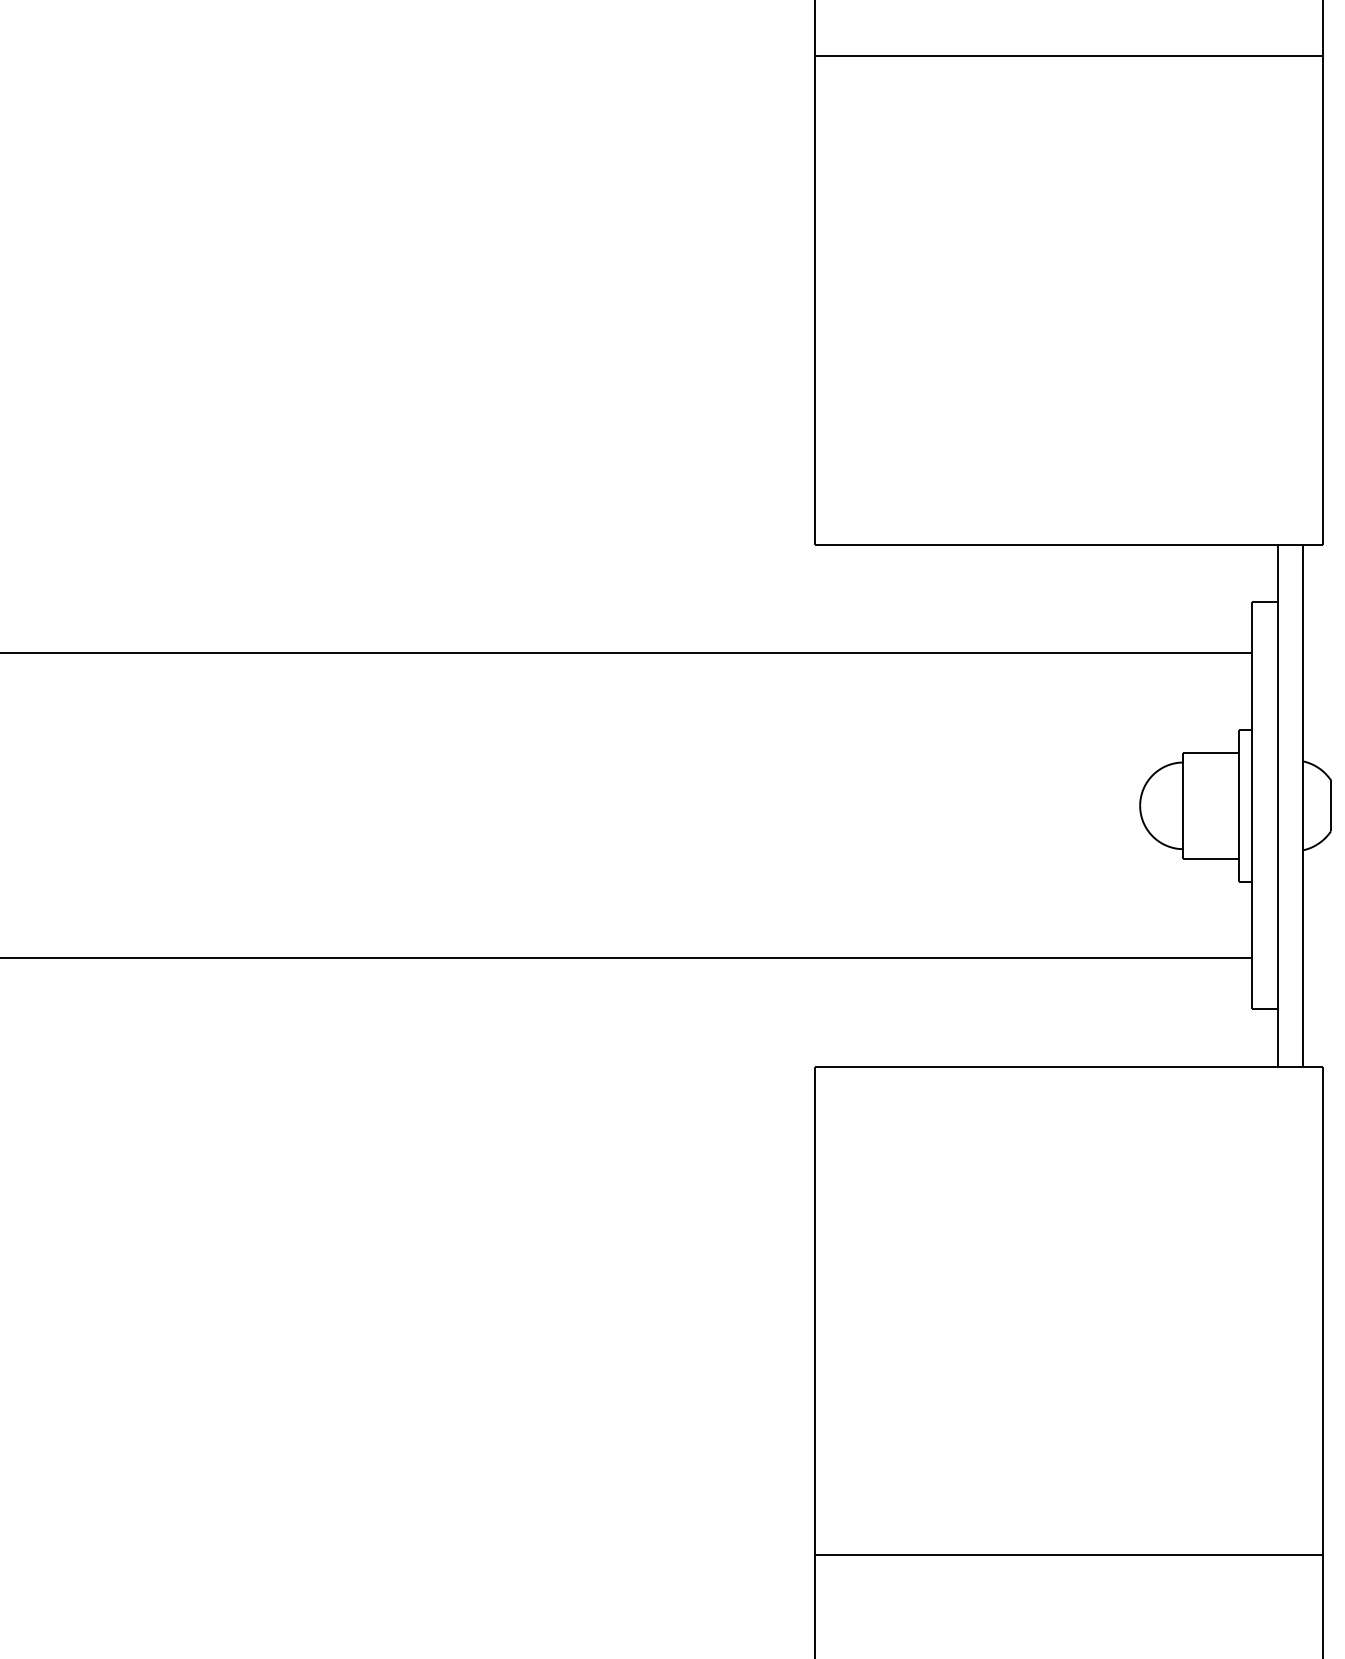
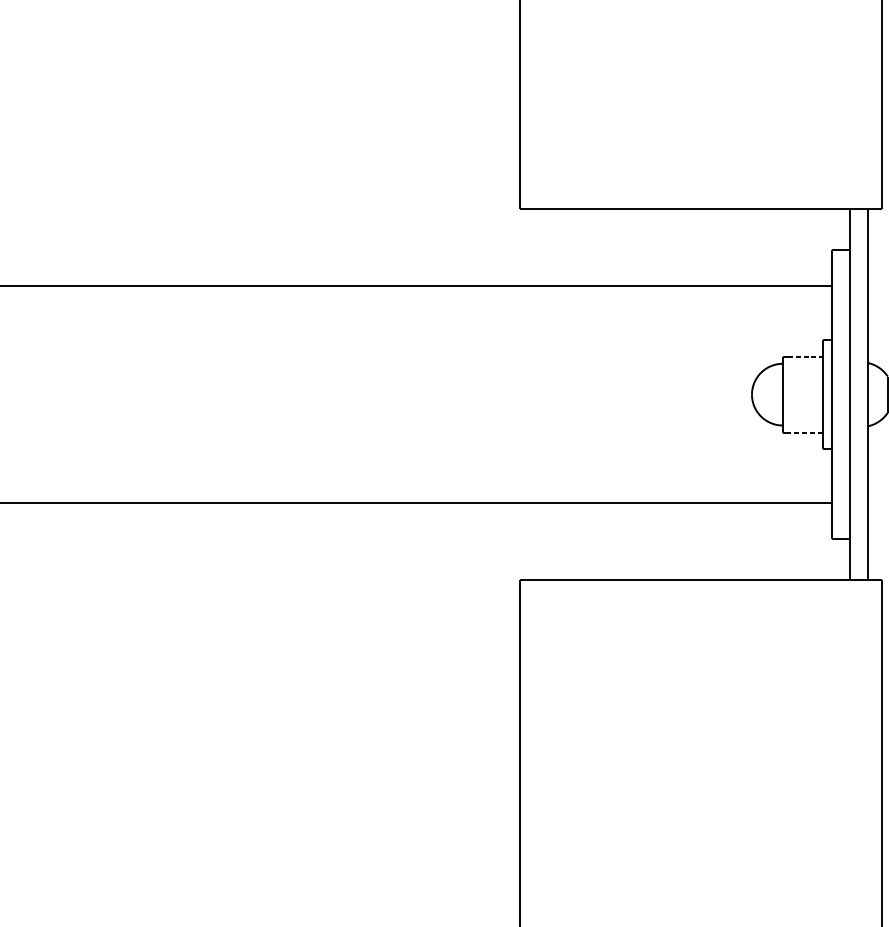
line: (1215, 752) -> (805, 356), solid -> dashed
line: (1214, 859) -> (804, 432), solid -> dashed

